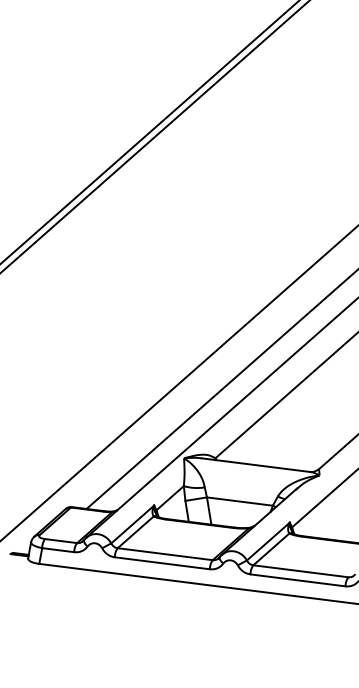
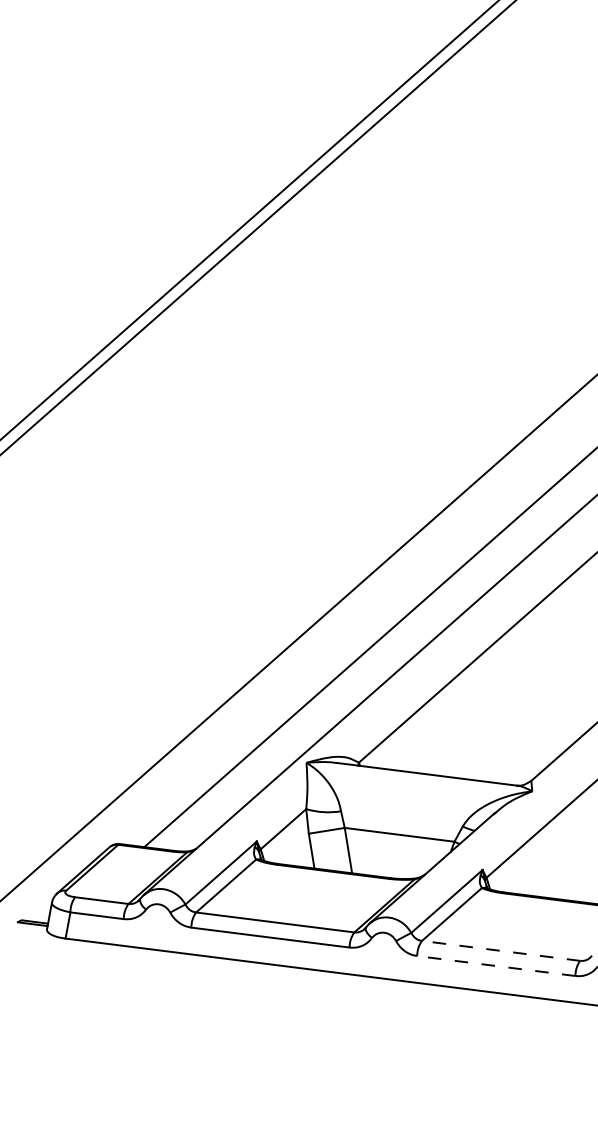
line: (300, 571) -> (500, 951), solid -> dashed
line: (298, 580) -> (497, 966), solid -> dashed

